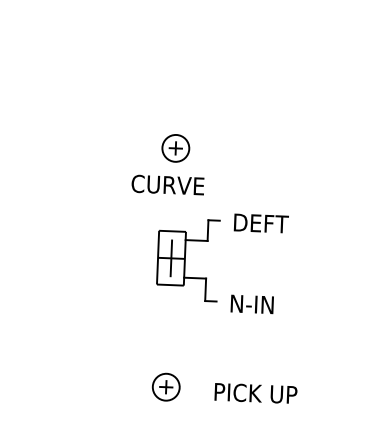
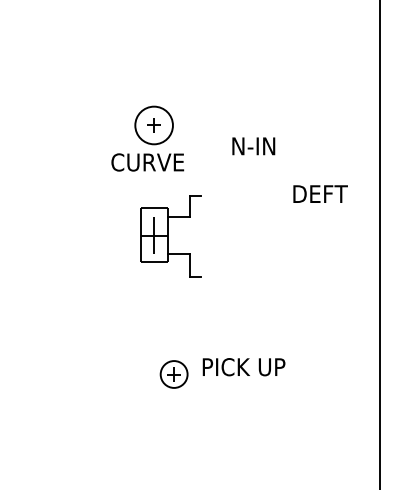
circle: (175, 148) -> (153, 125), size x1.4
text: (261, 222) -> (320, 193), moved
text: (251, 304) -> (253, 146), moved
part: (165, 387) -> (173, 374), moved

